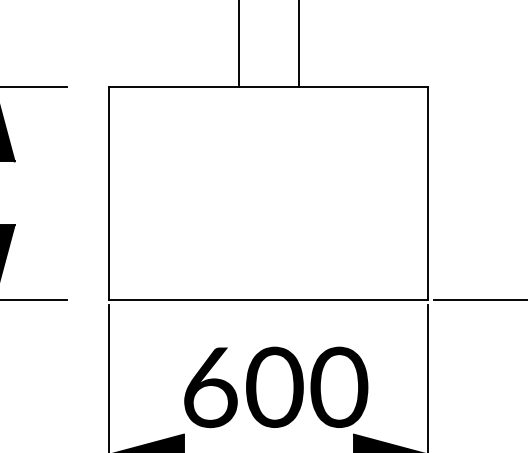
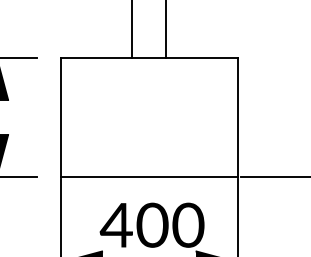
text: (208, 387) -> (115, 225), 600 -> 400

